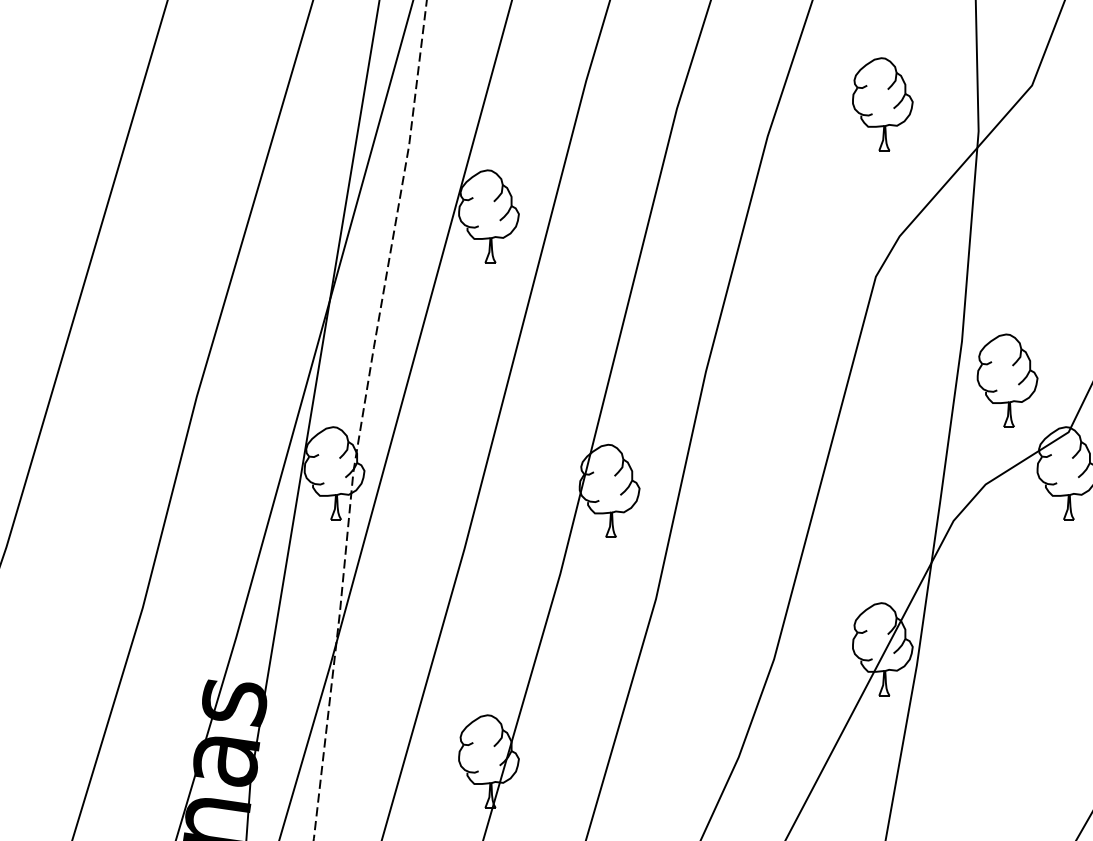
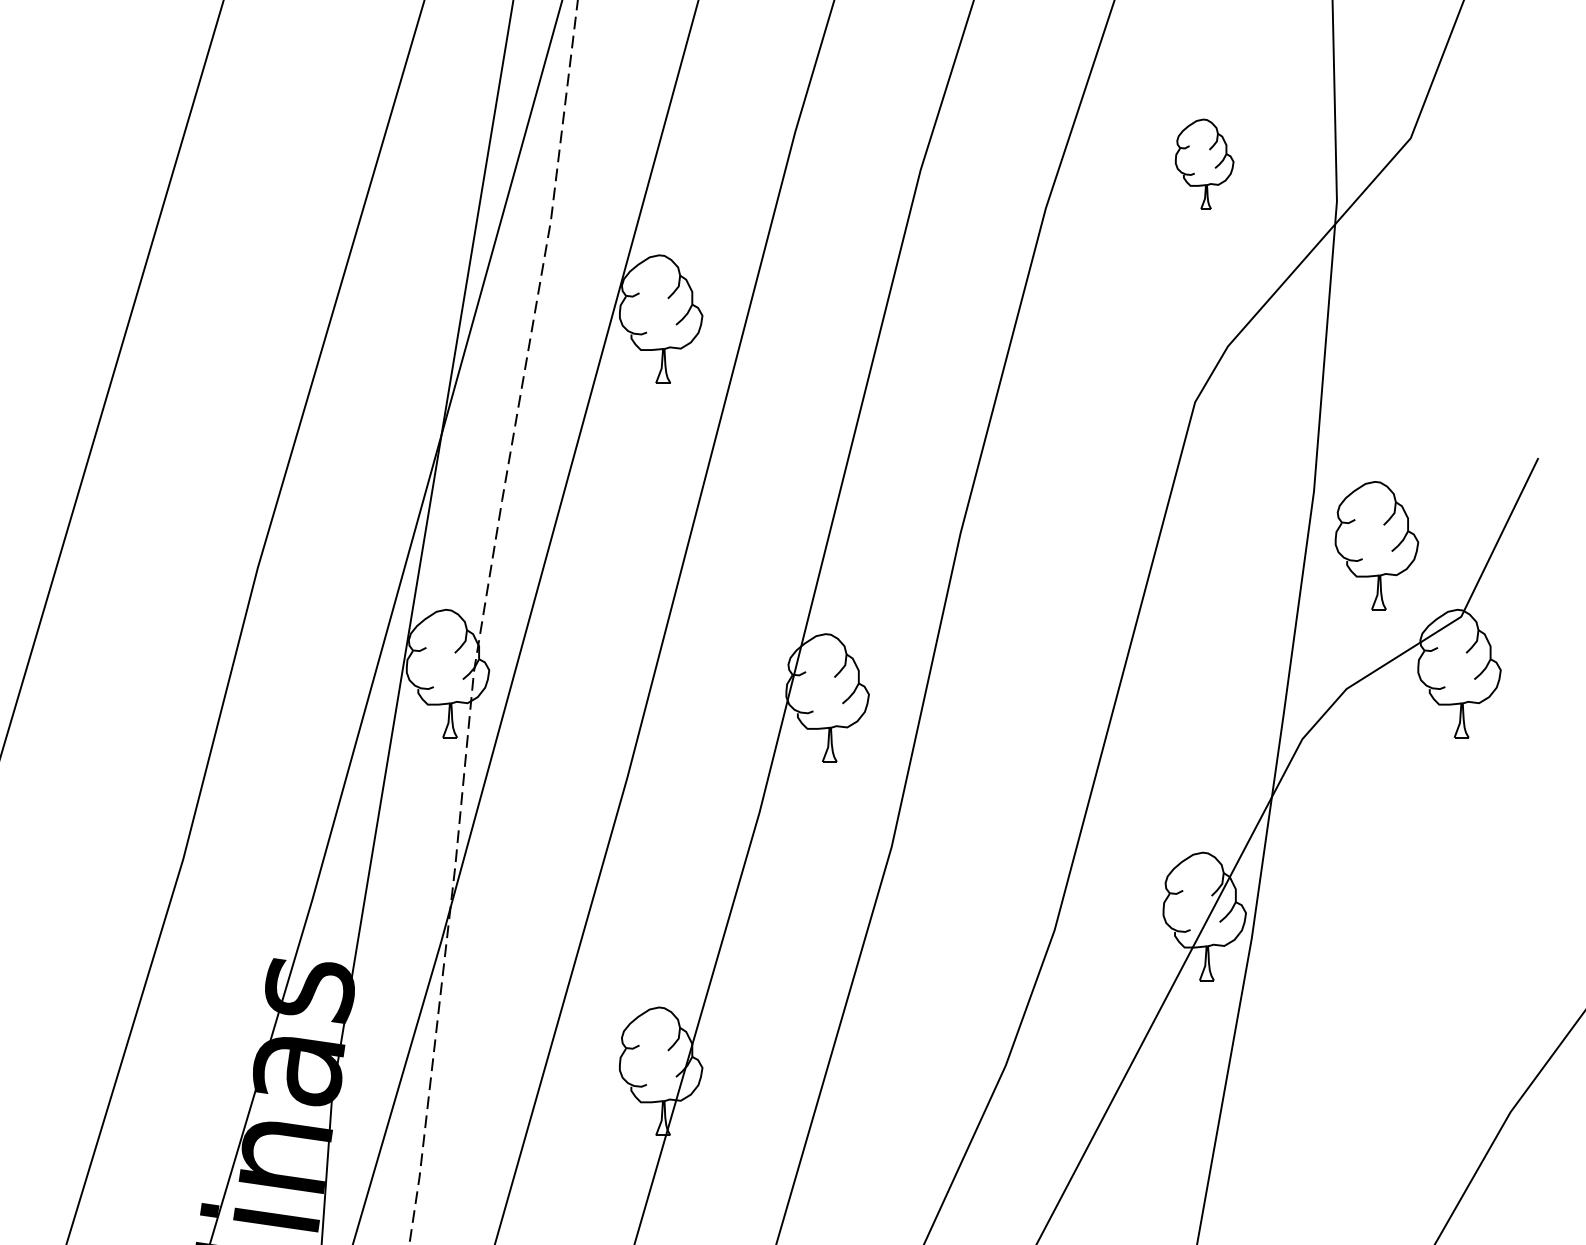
part: (882, 103) -> (1204, 163), size x0.7

